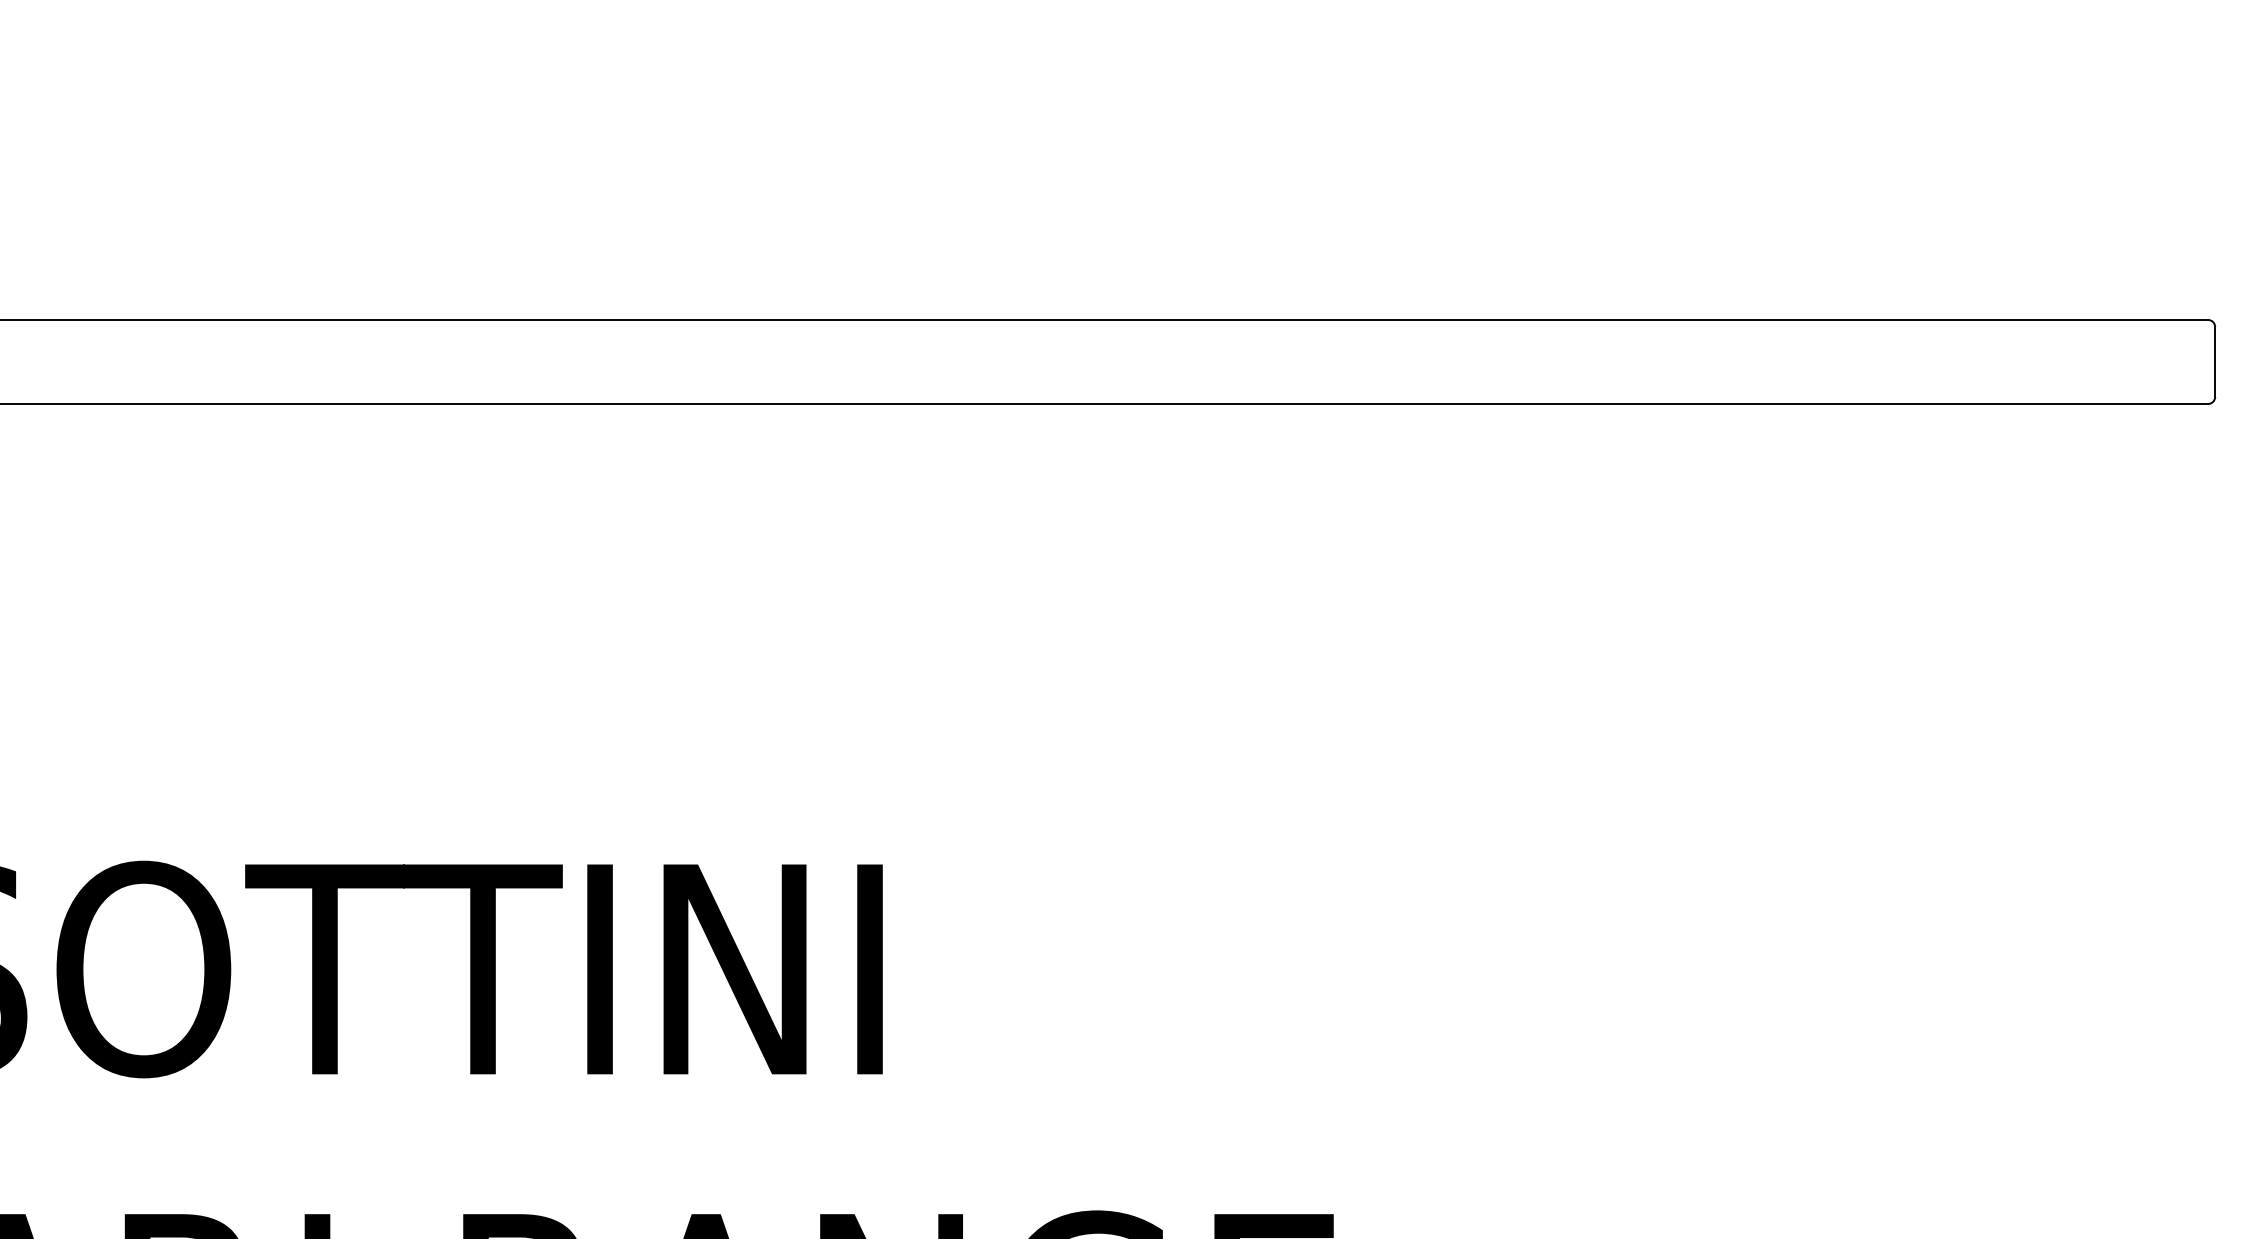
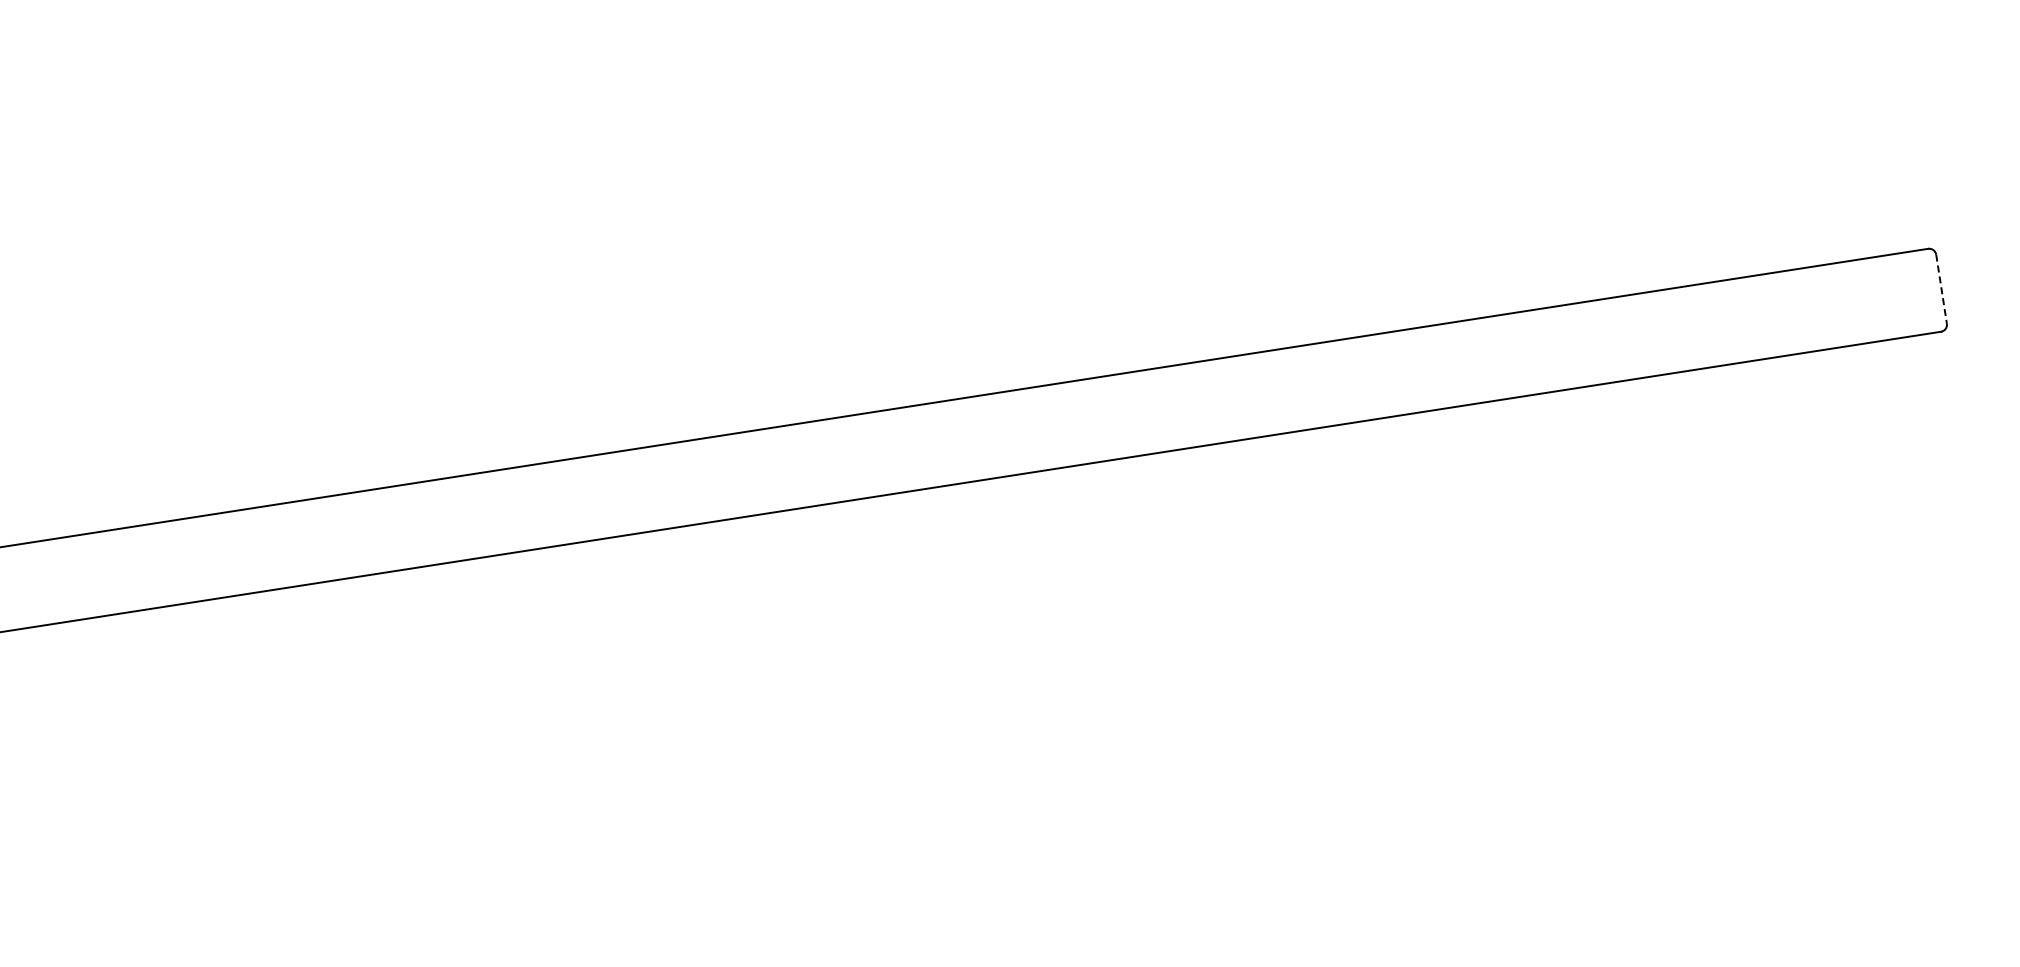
line: (2215, 361) -> (1941, 288), solid -> dashed

